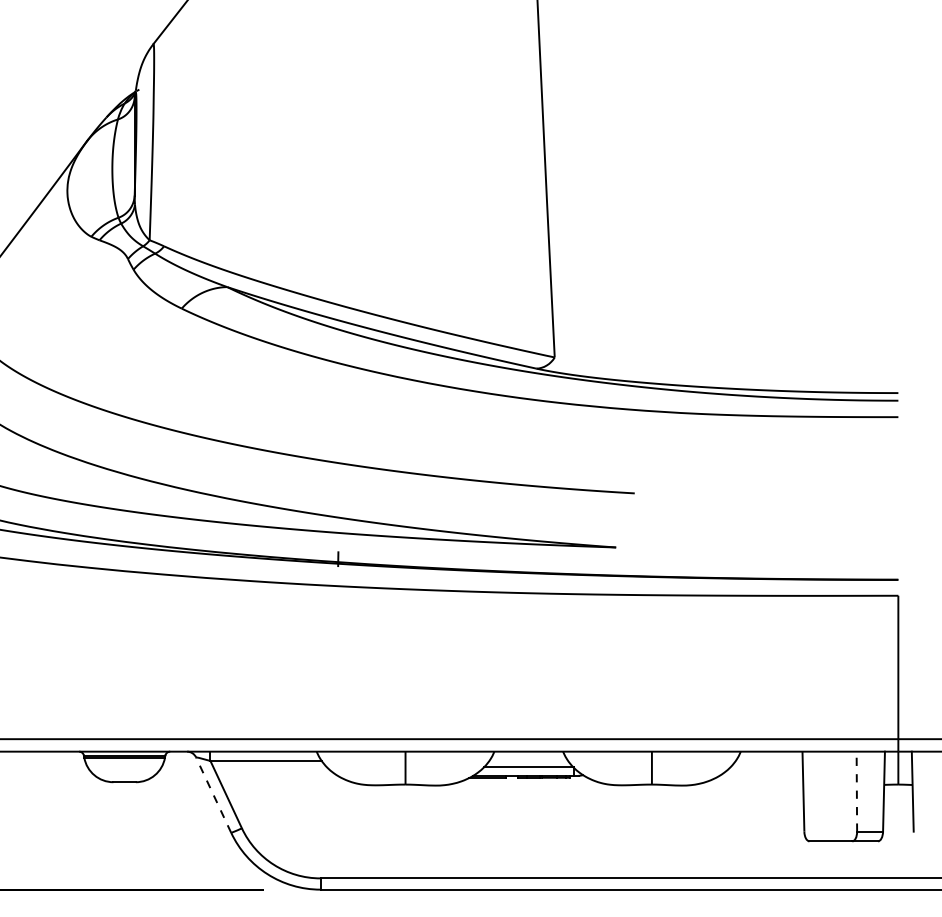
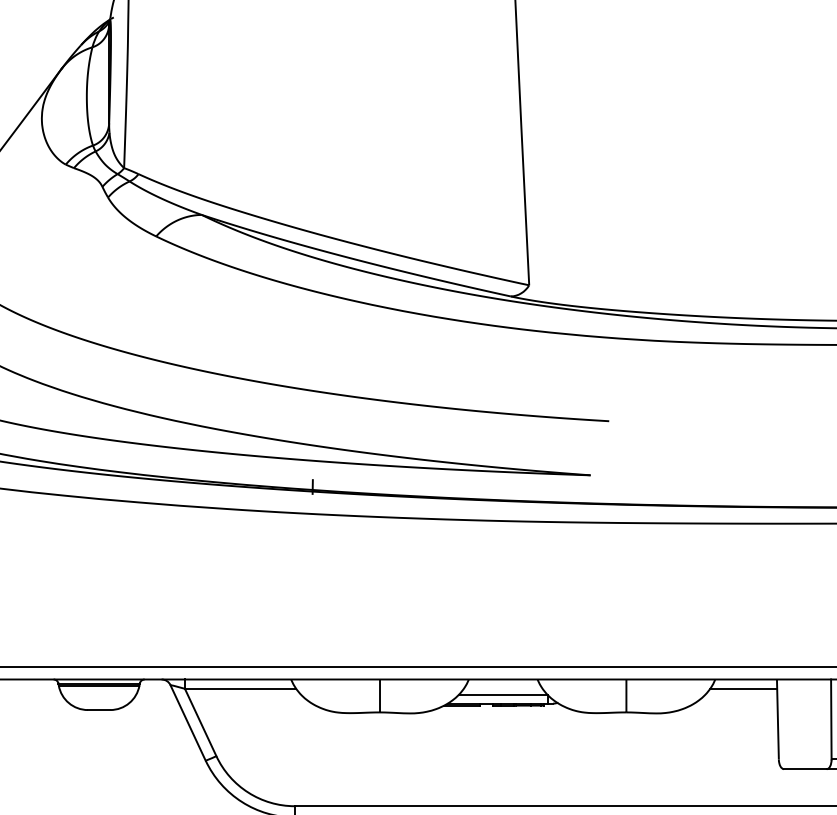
line: (768, 760) -> (742, 688), added
line: (856, 791) -> (830, 719), dashed -> solid
line: (213, 795) -> (187, 723), dashed -> solid

